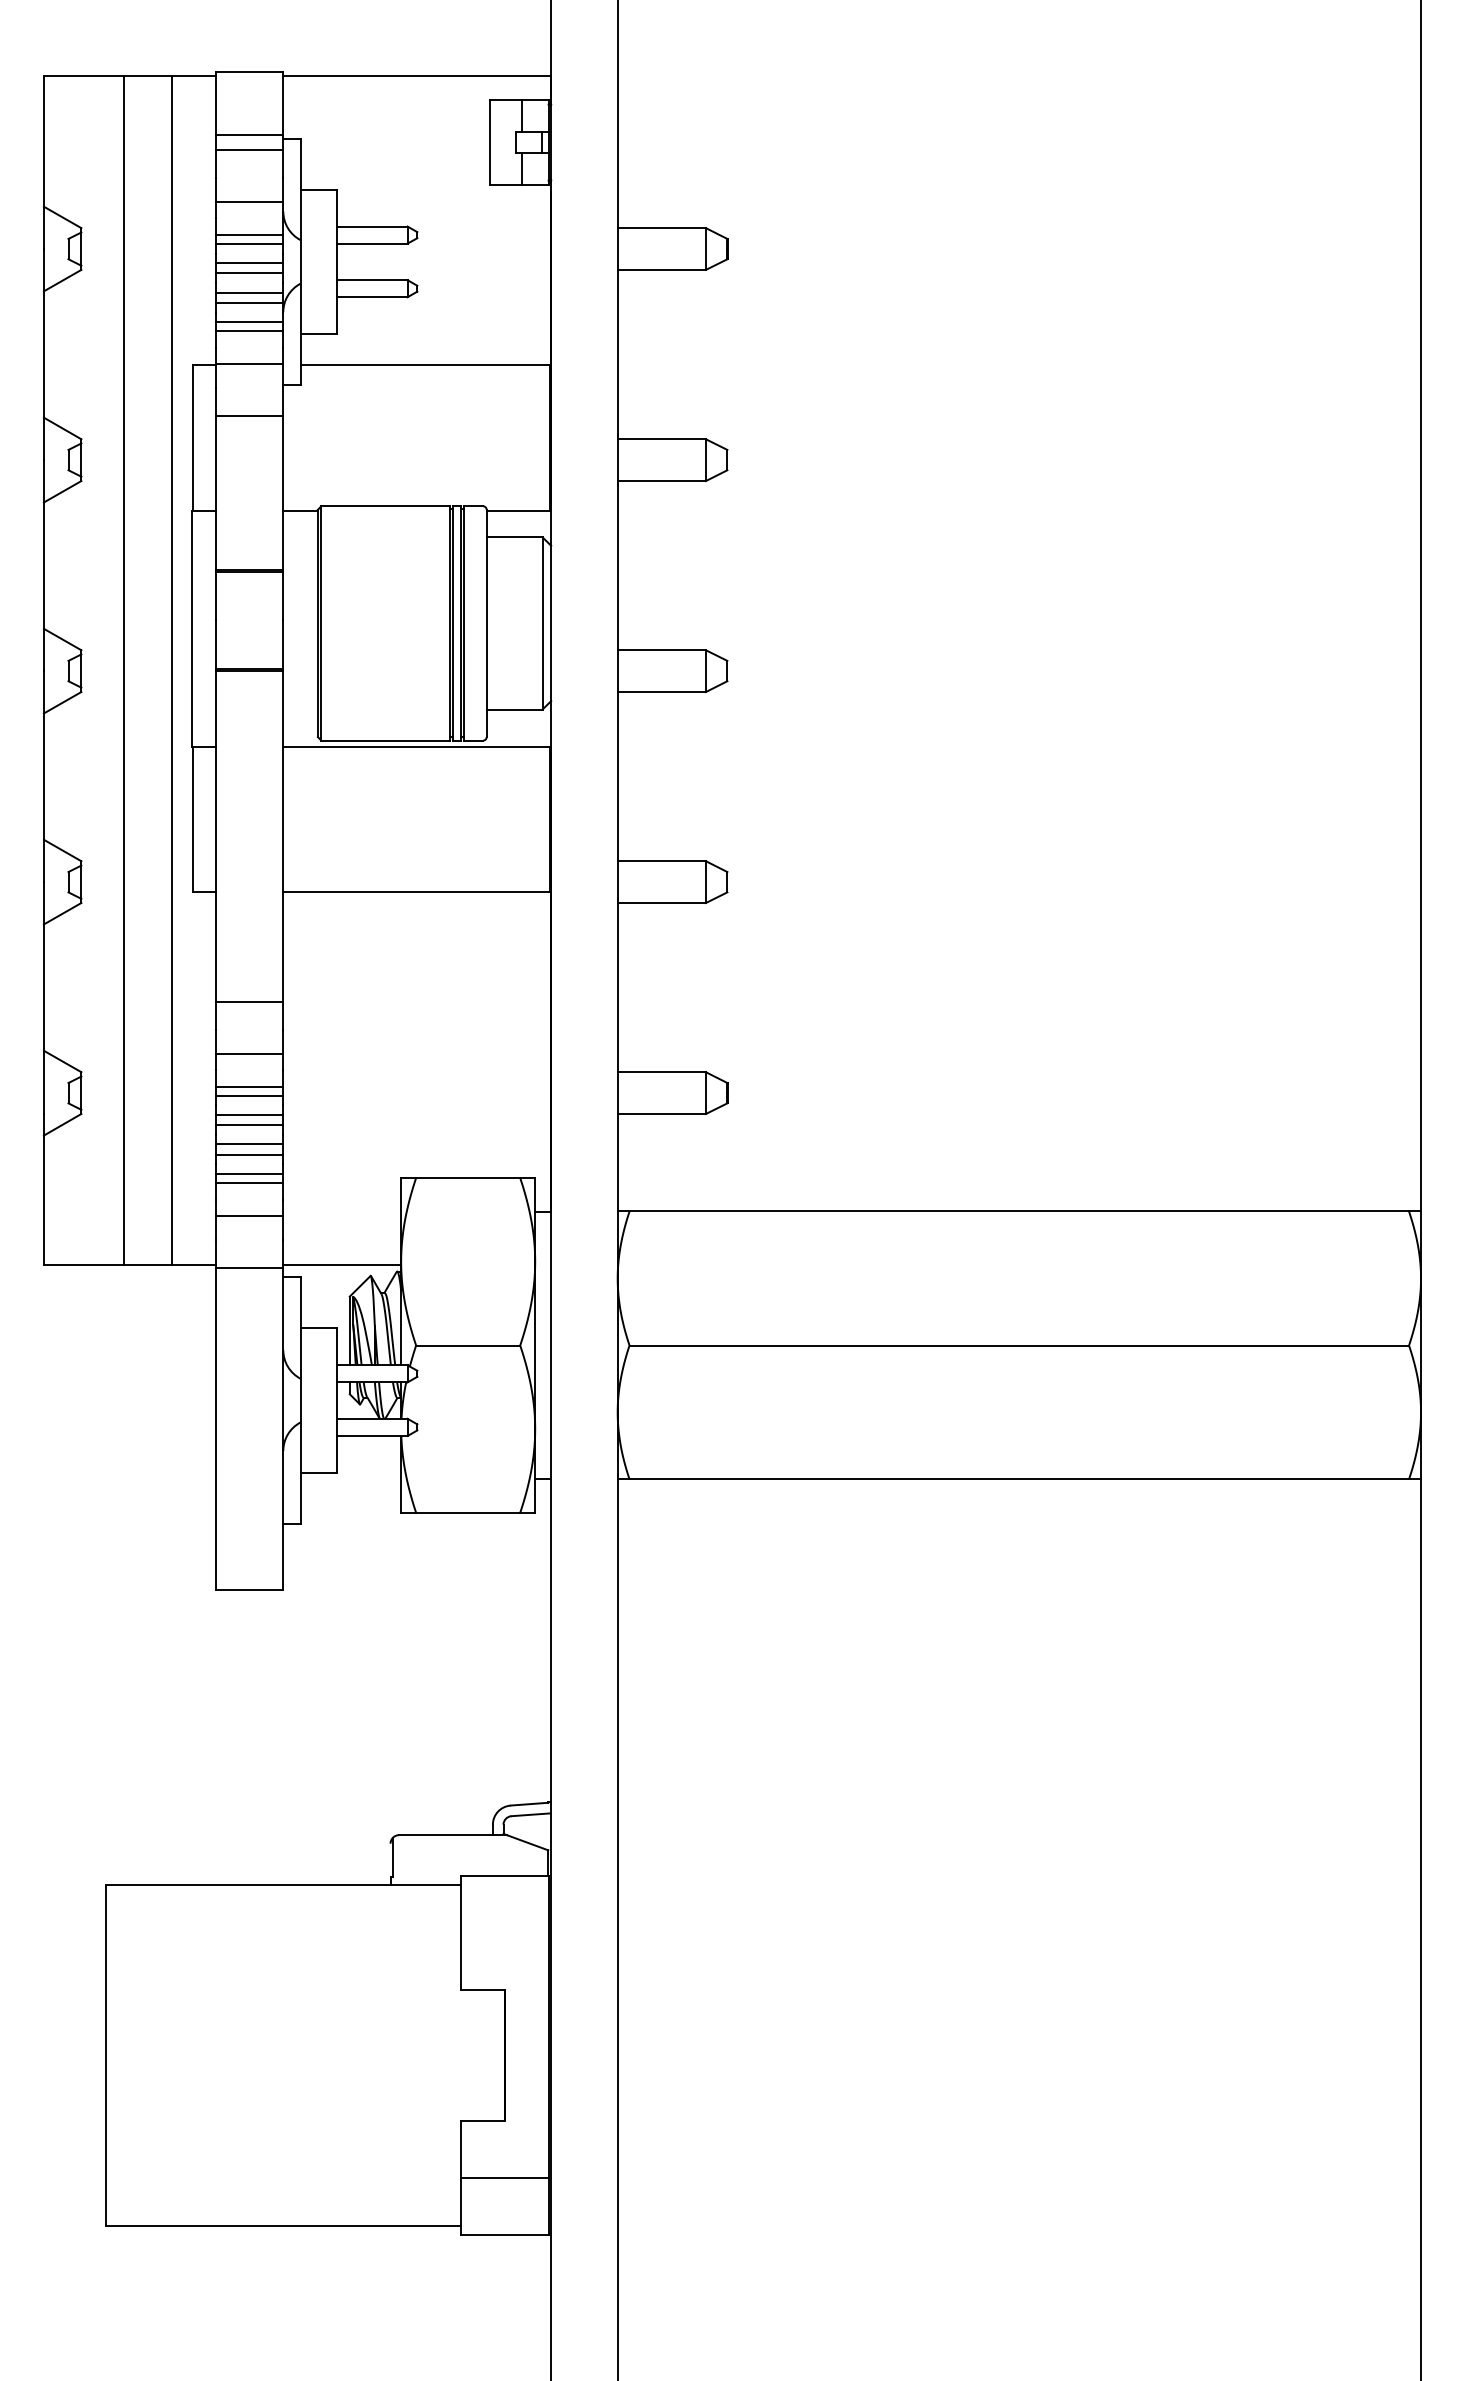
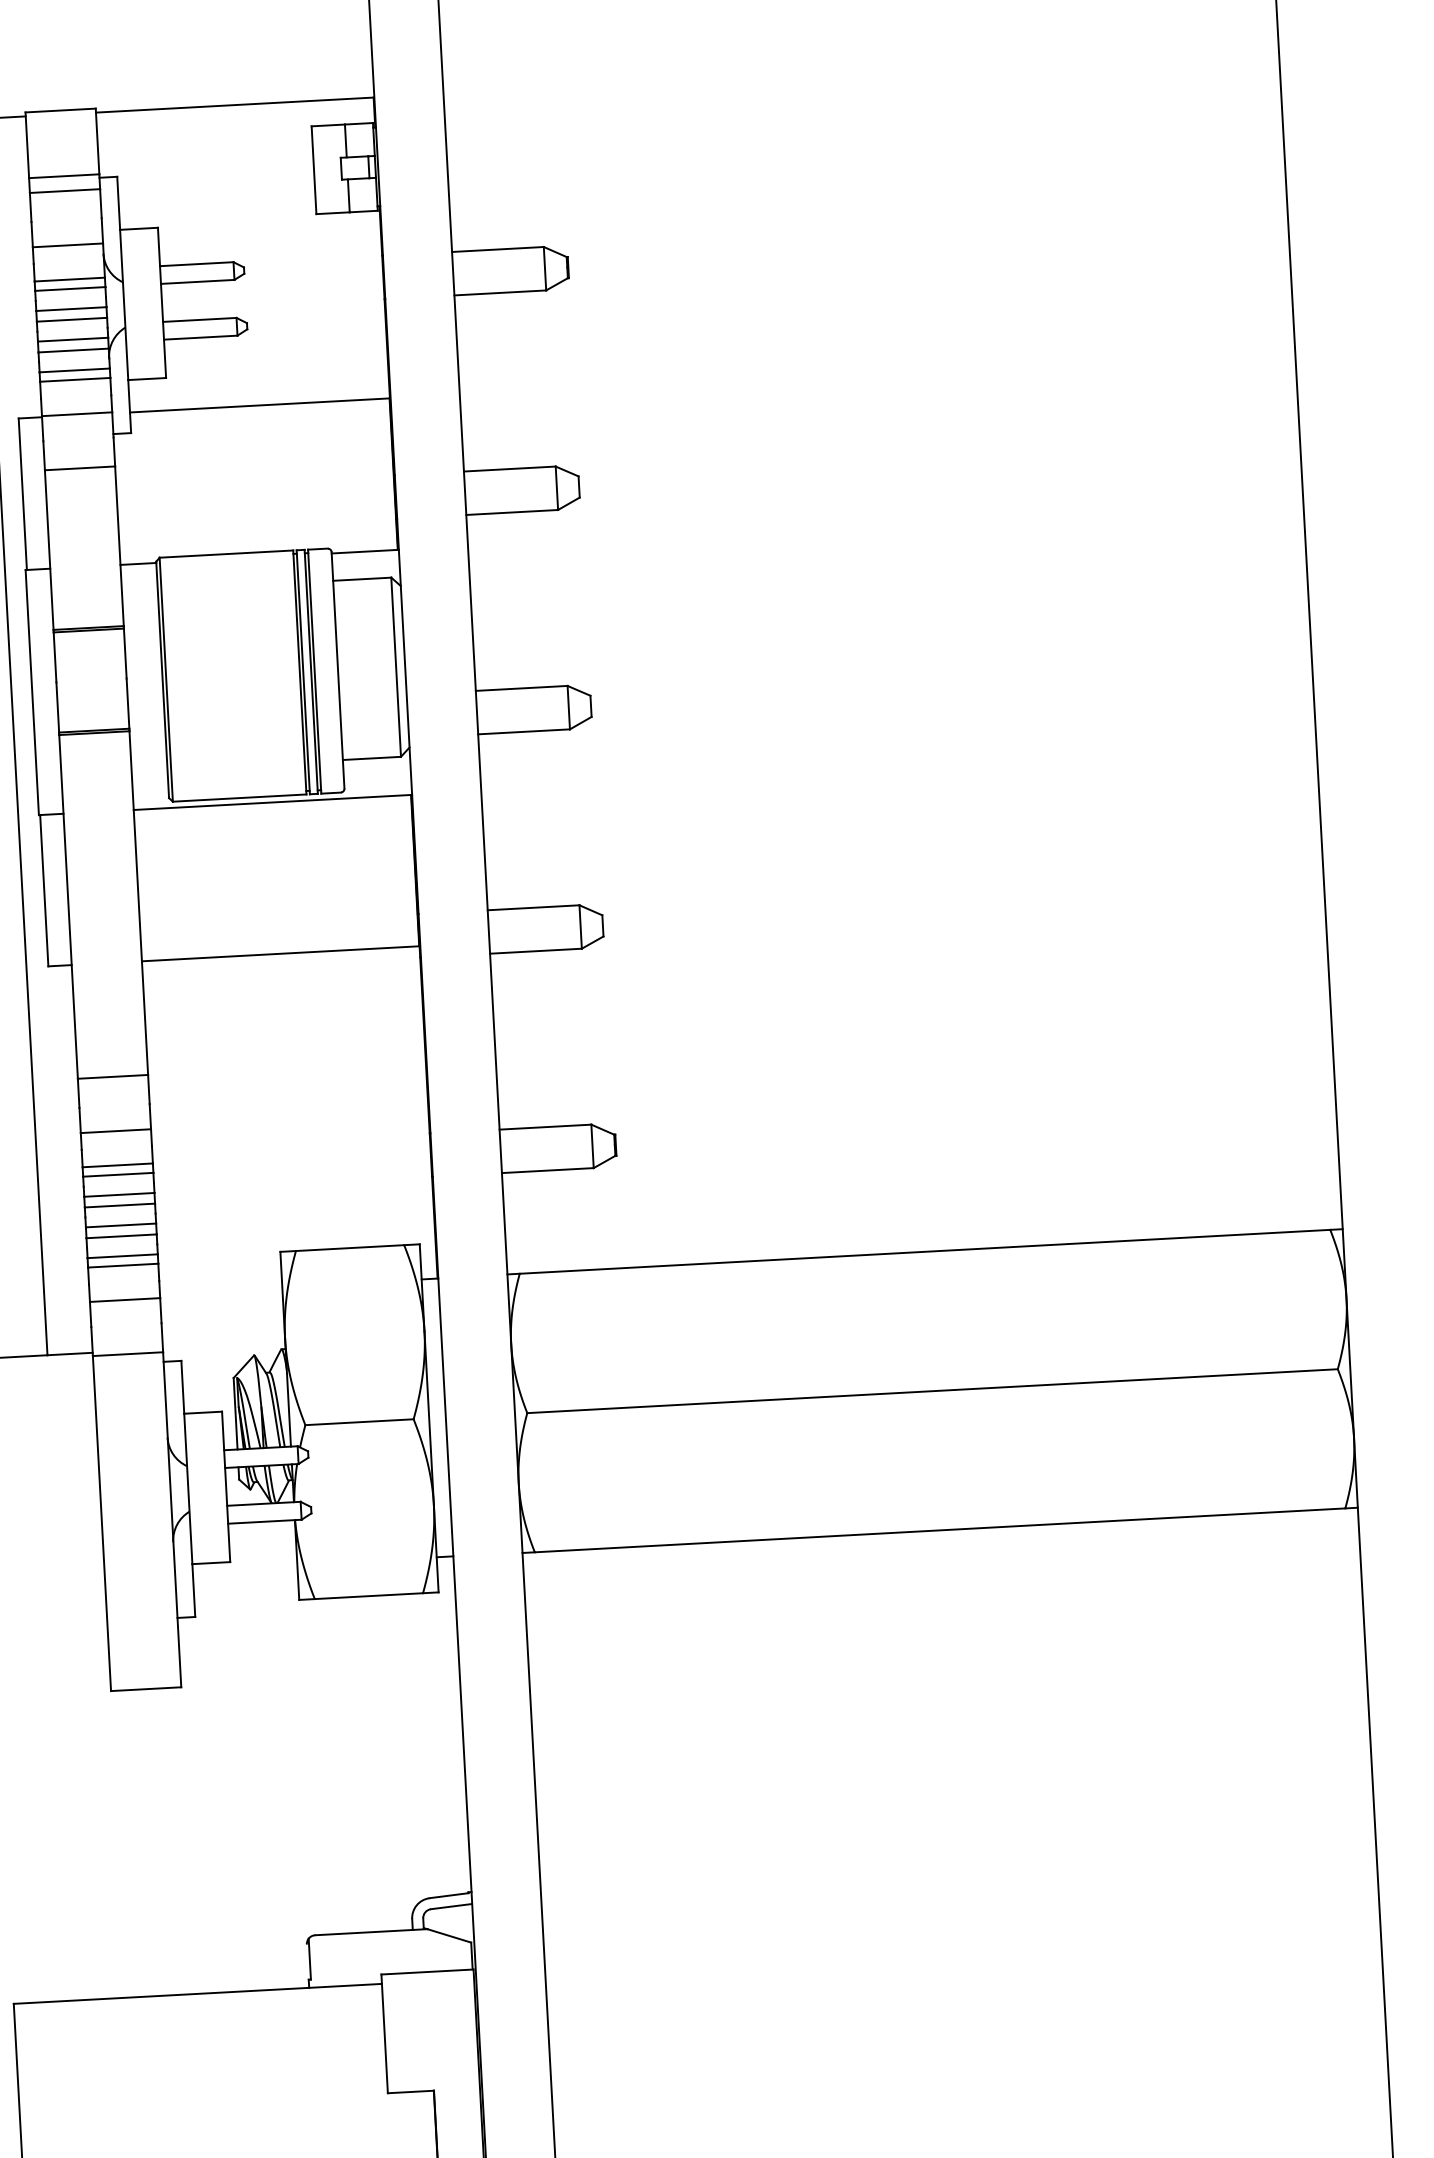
line: (342, 1265) -> (224, 1346), removed

